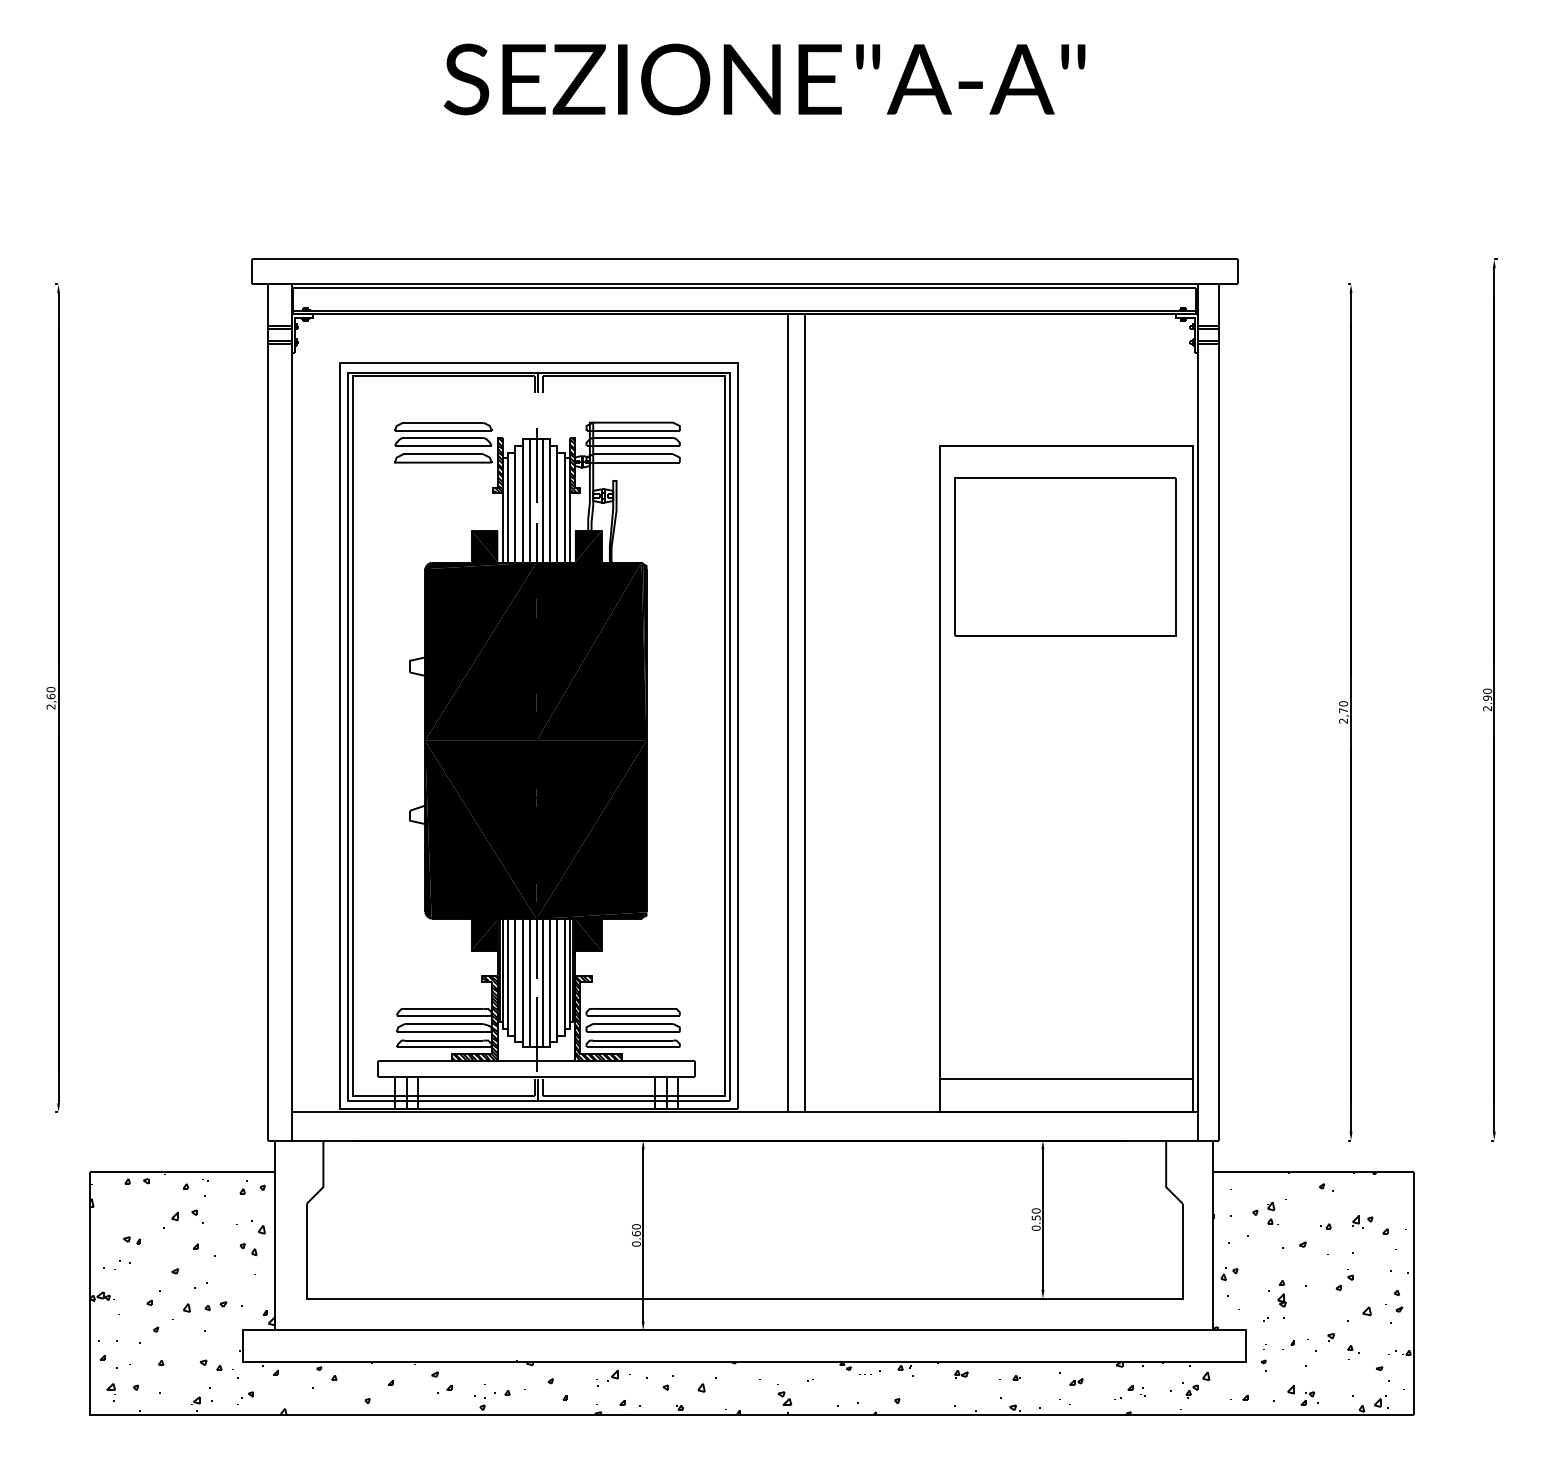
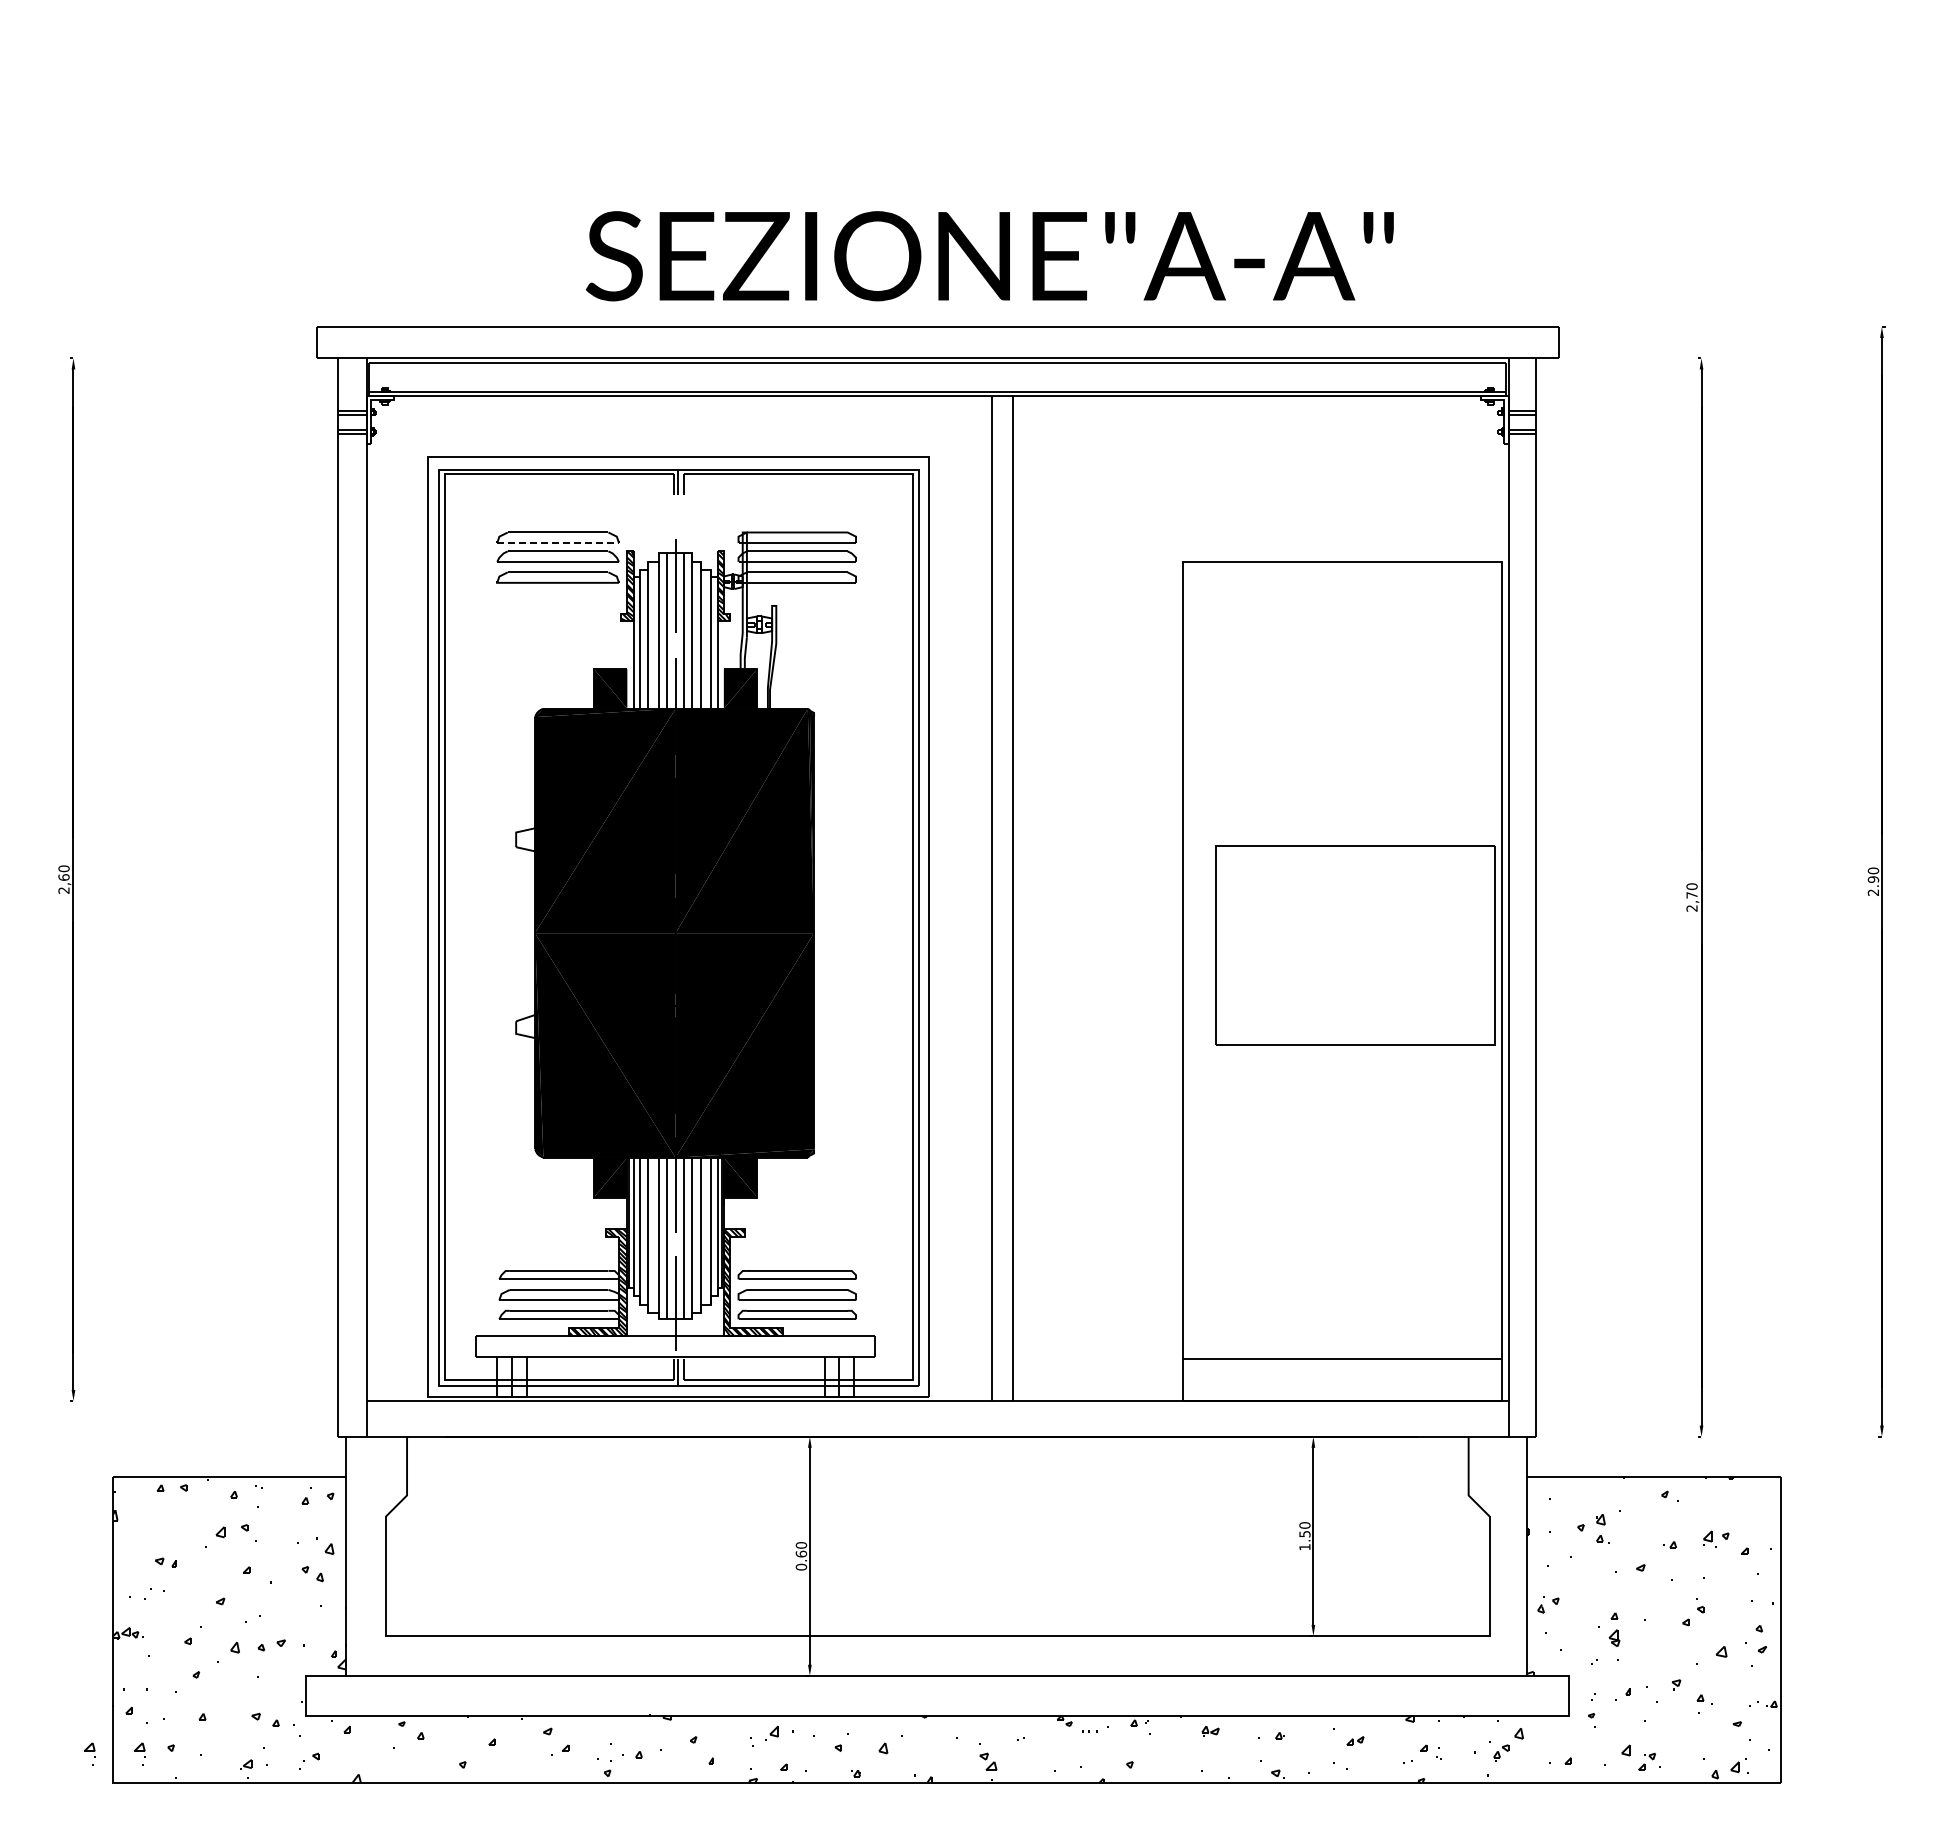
text: (764, 79) -> (989, 256), moved
line: (443, 430) -> (558, 542), solid -> dashed
part: (1065, 556) -> (1355, 945), moved
text: (1035, 1227) -> (1304, 1546), 0.50 -> 1.50
part: (71, 1392) -> (89, 1753), added

